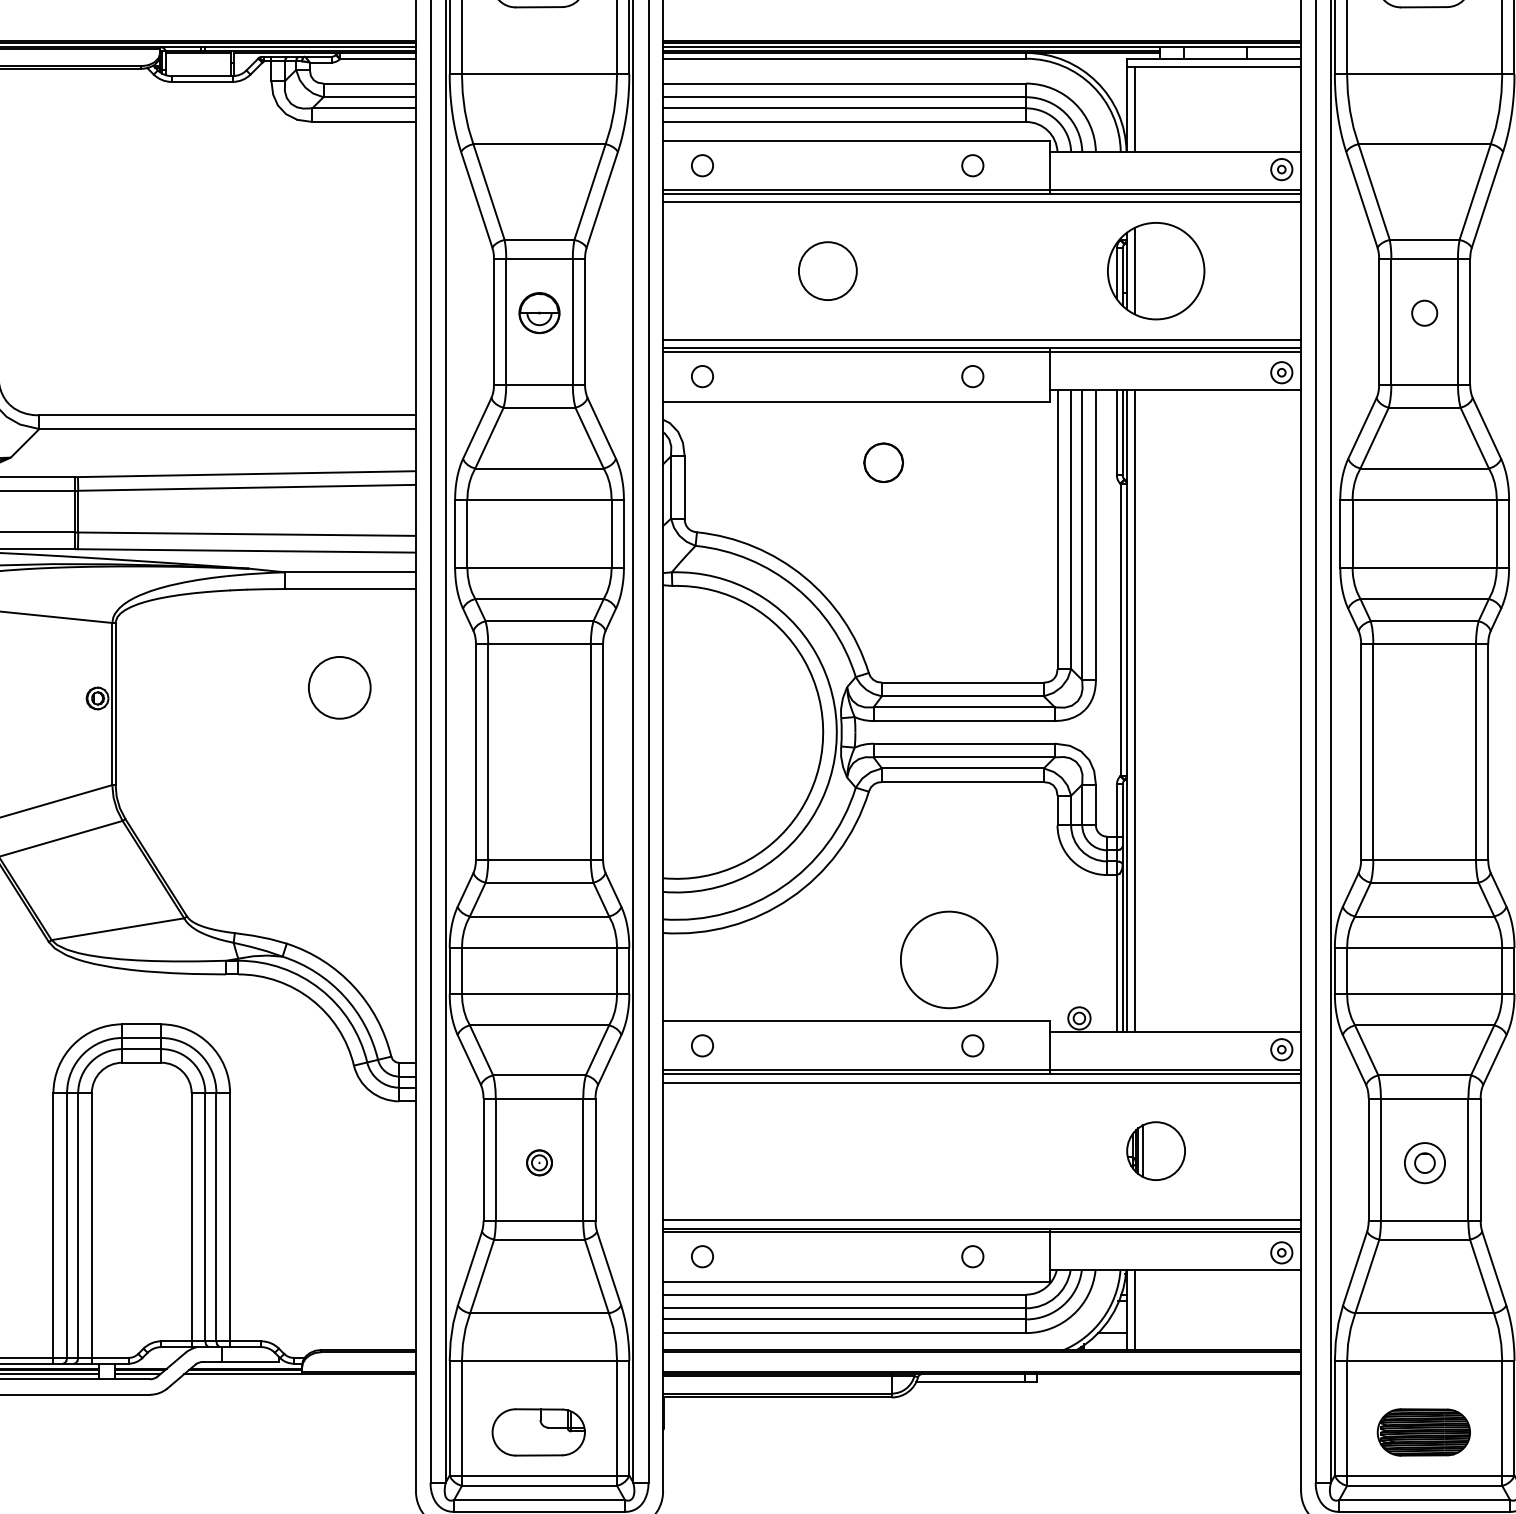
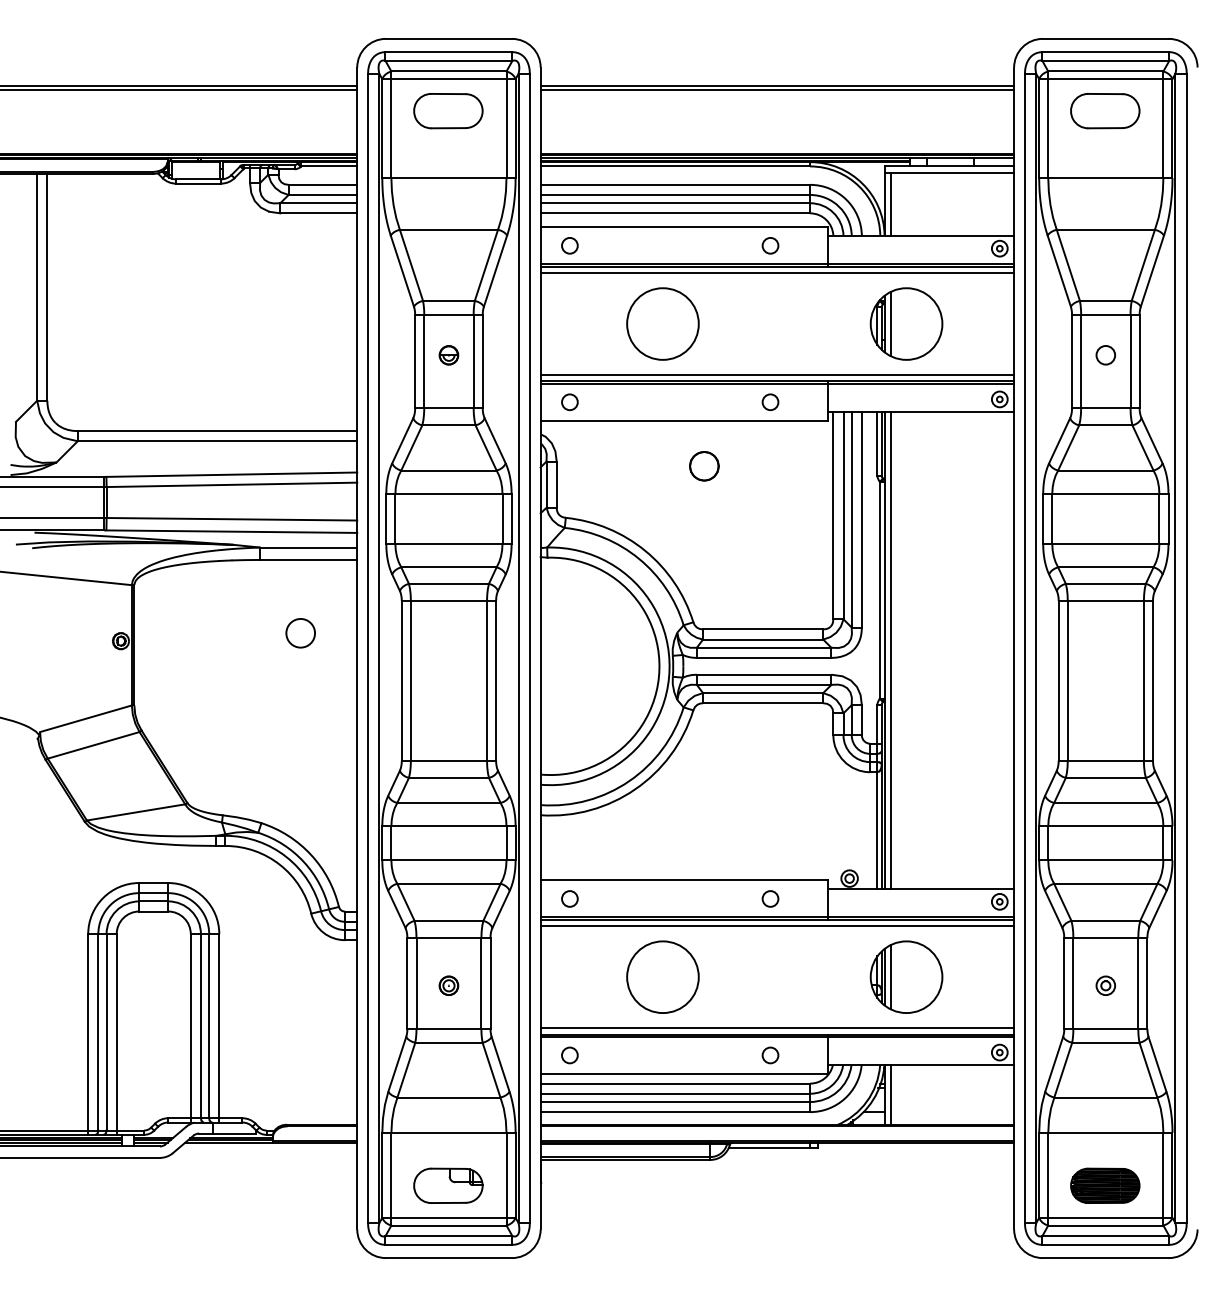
circle: (827, 270) -> (662, 323), size x1.67
part: (538, 313) -> (448, 355), size x0.62
circle: (339, 686) -> (300, 632), size x0.62
circle: (948, 958) -> (662, 976), moved
part: (1156, 1150) -> (906, 976), size x1.67
part: (1424, 1162) -> (1105, 985), size x0.62

